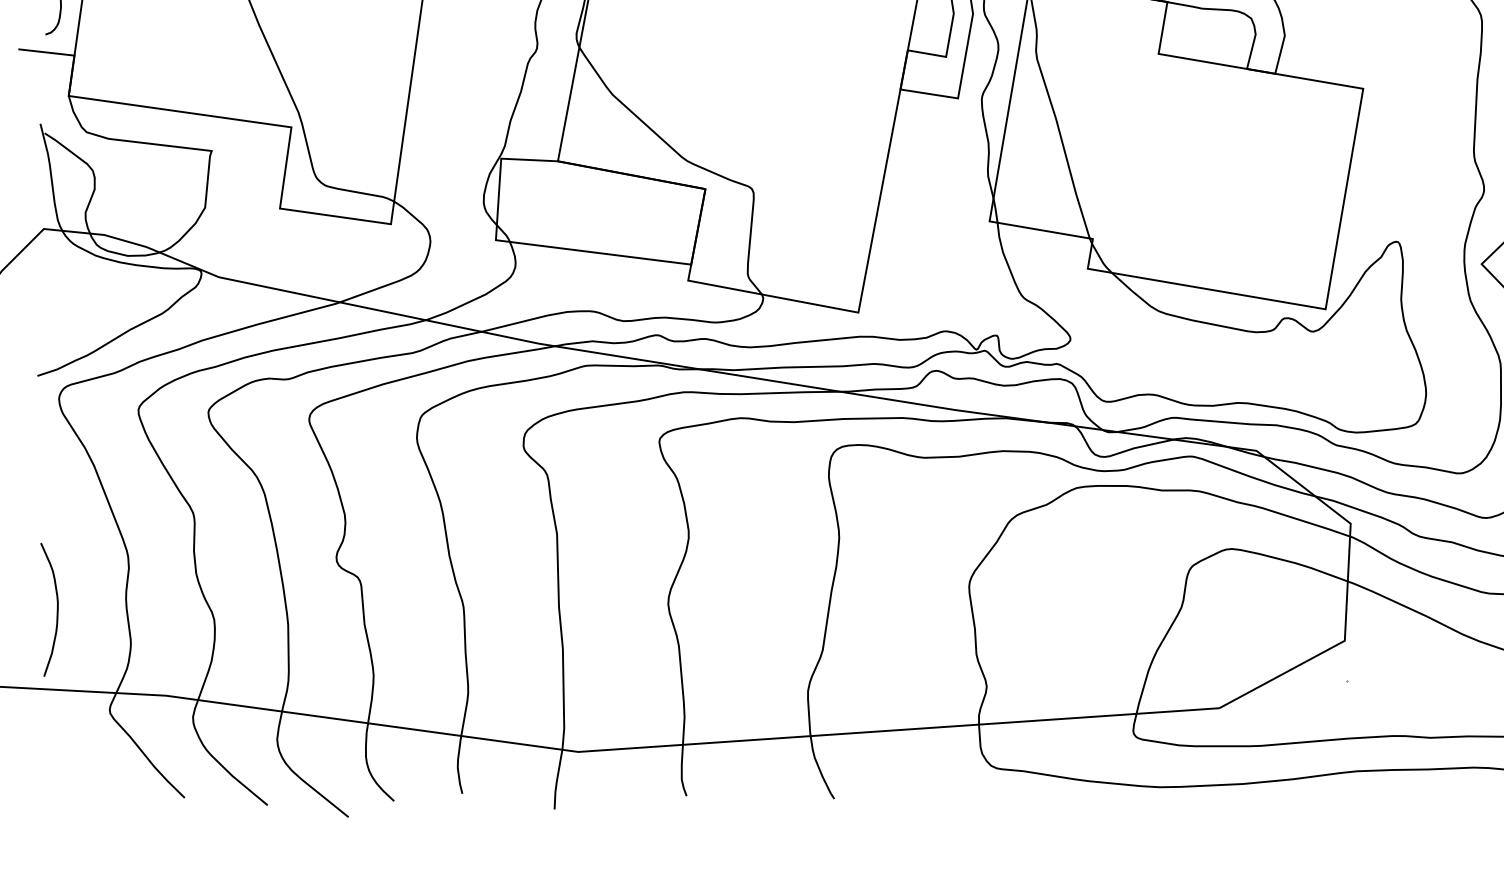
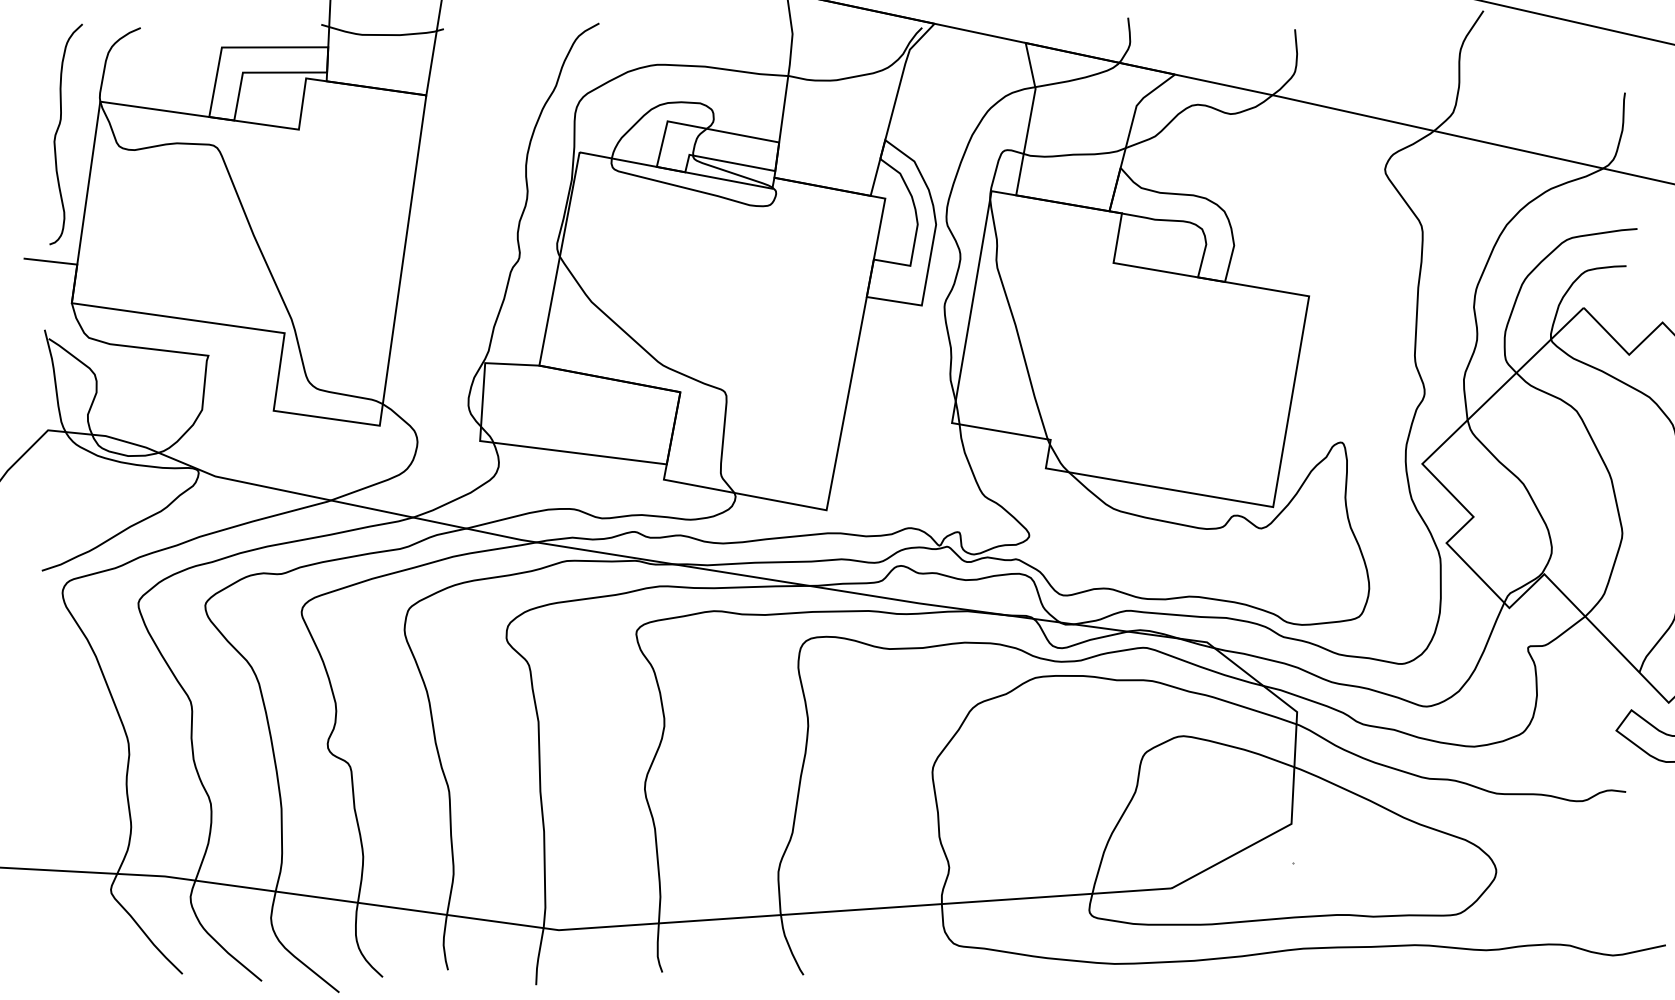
curve: (56, 609) -> (60, 794), removed

